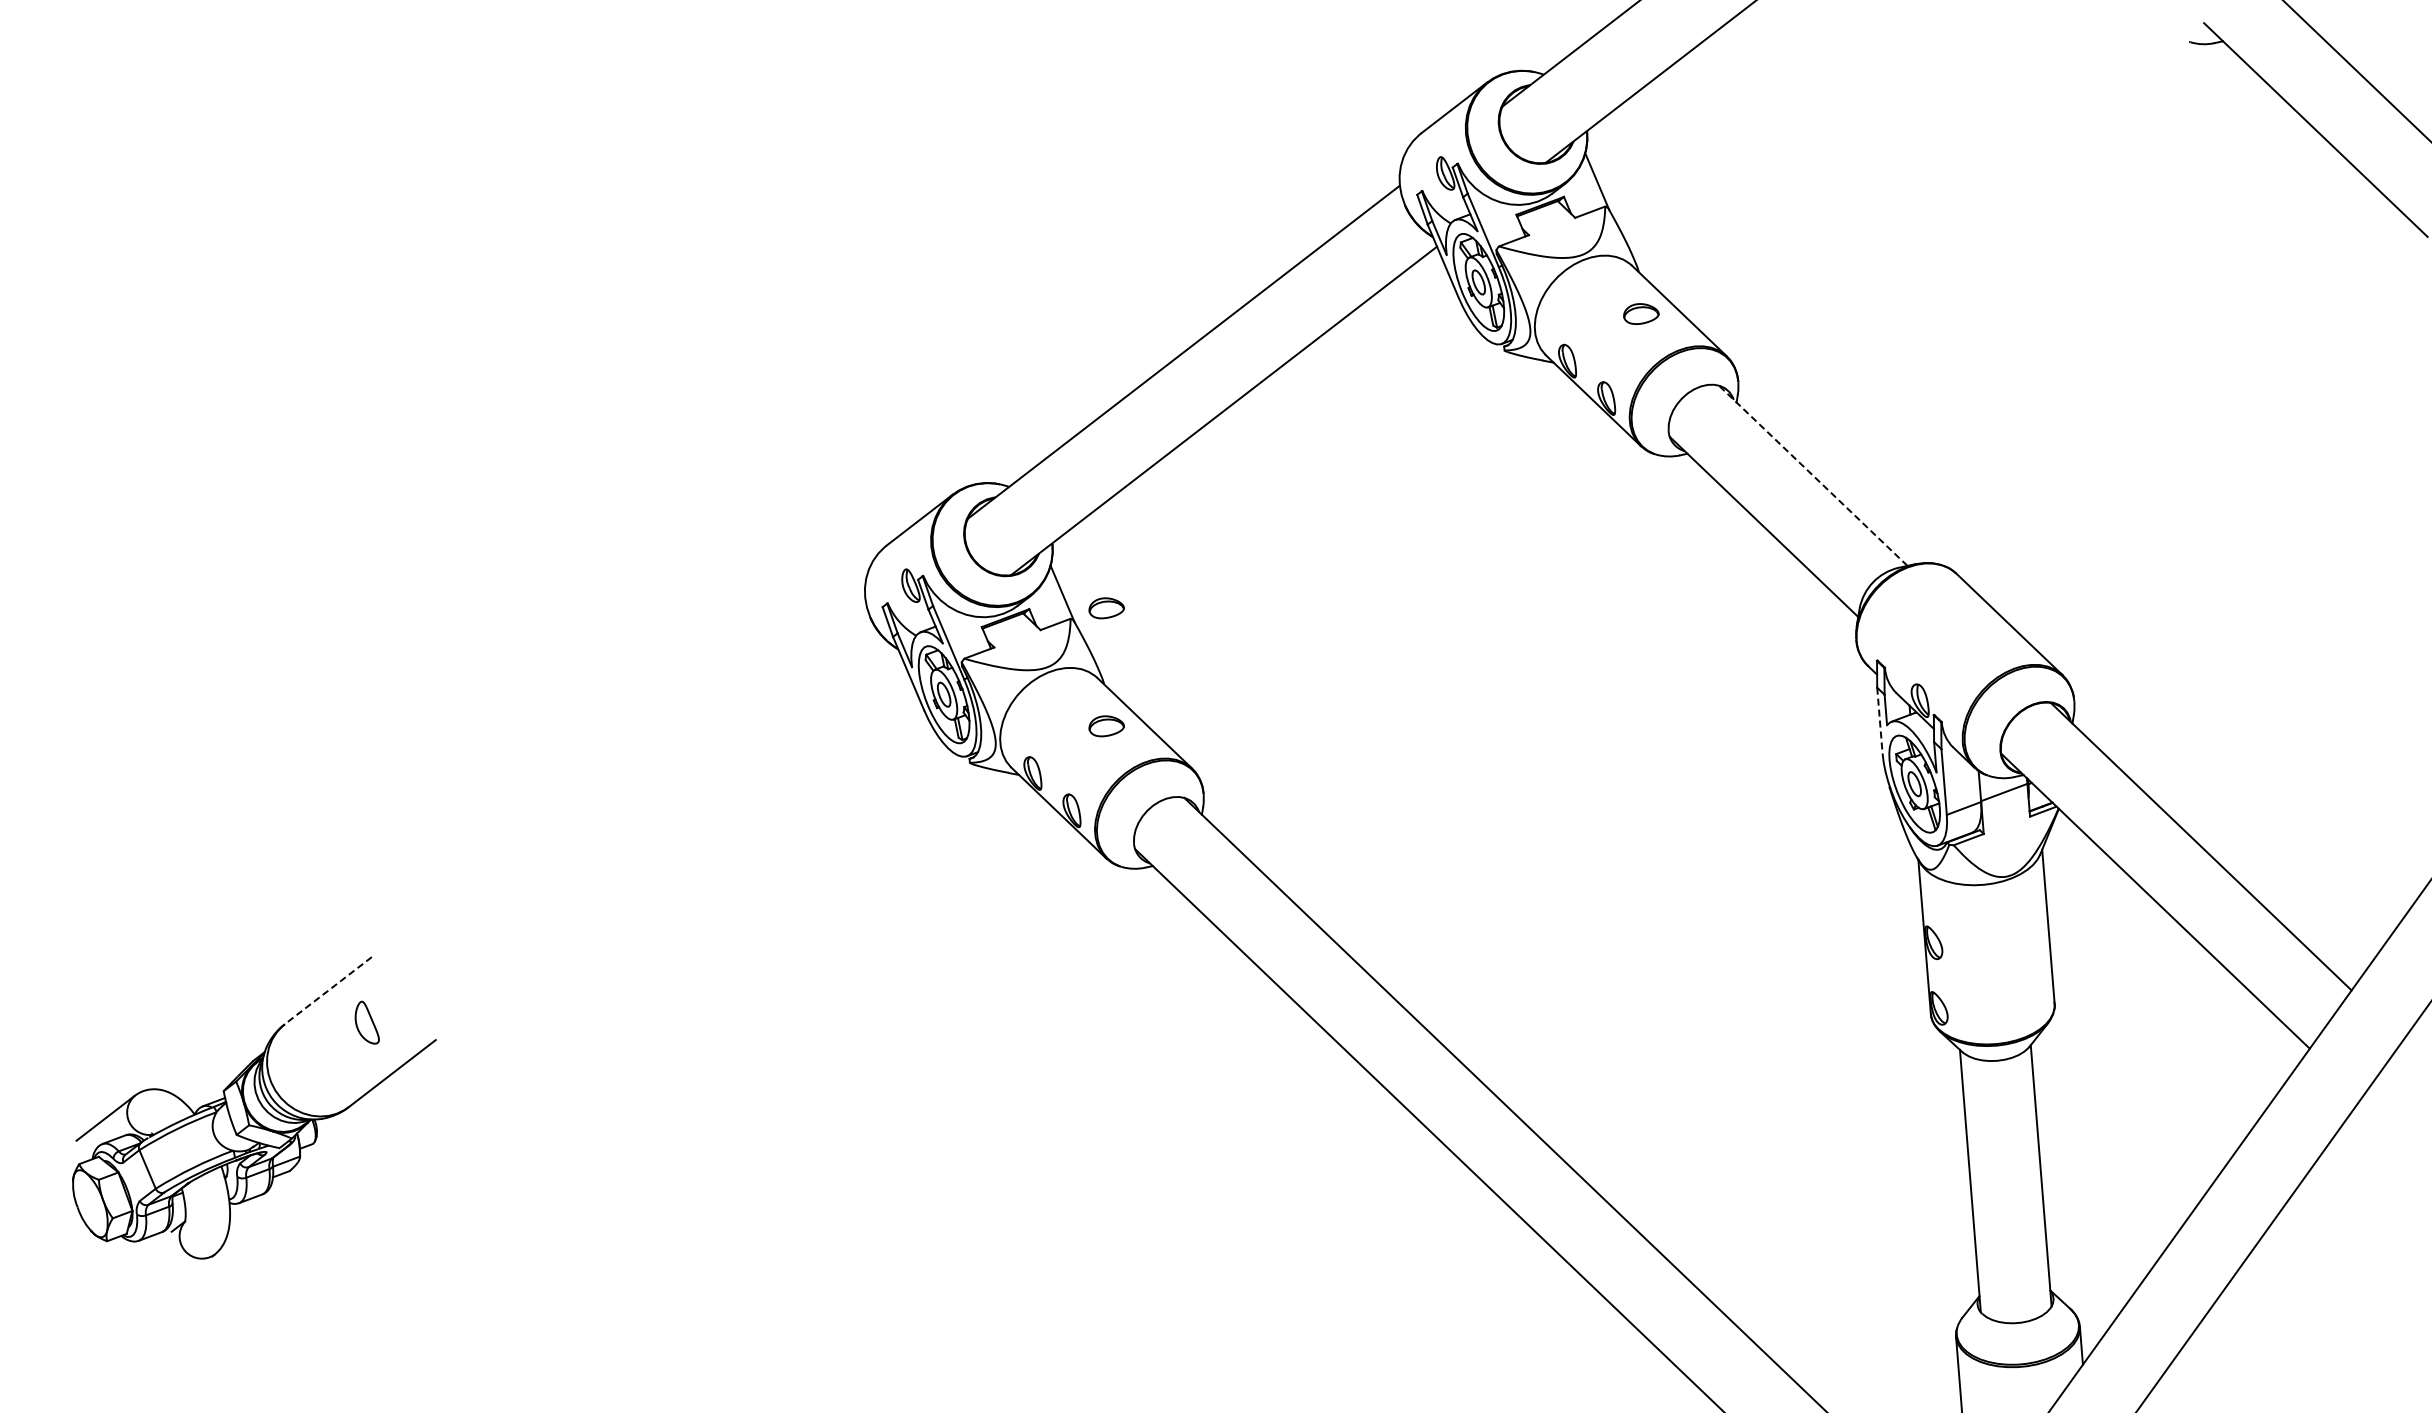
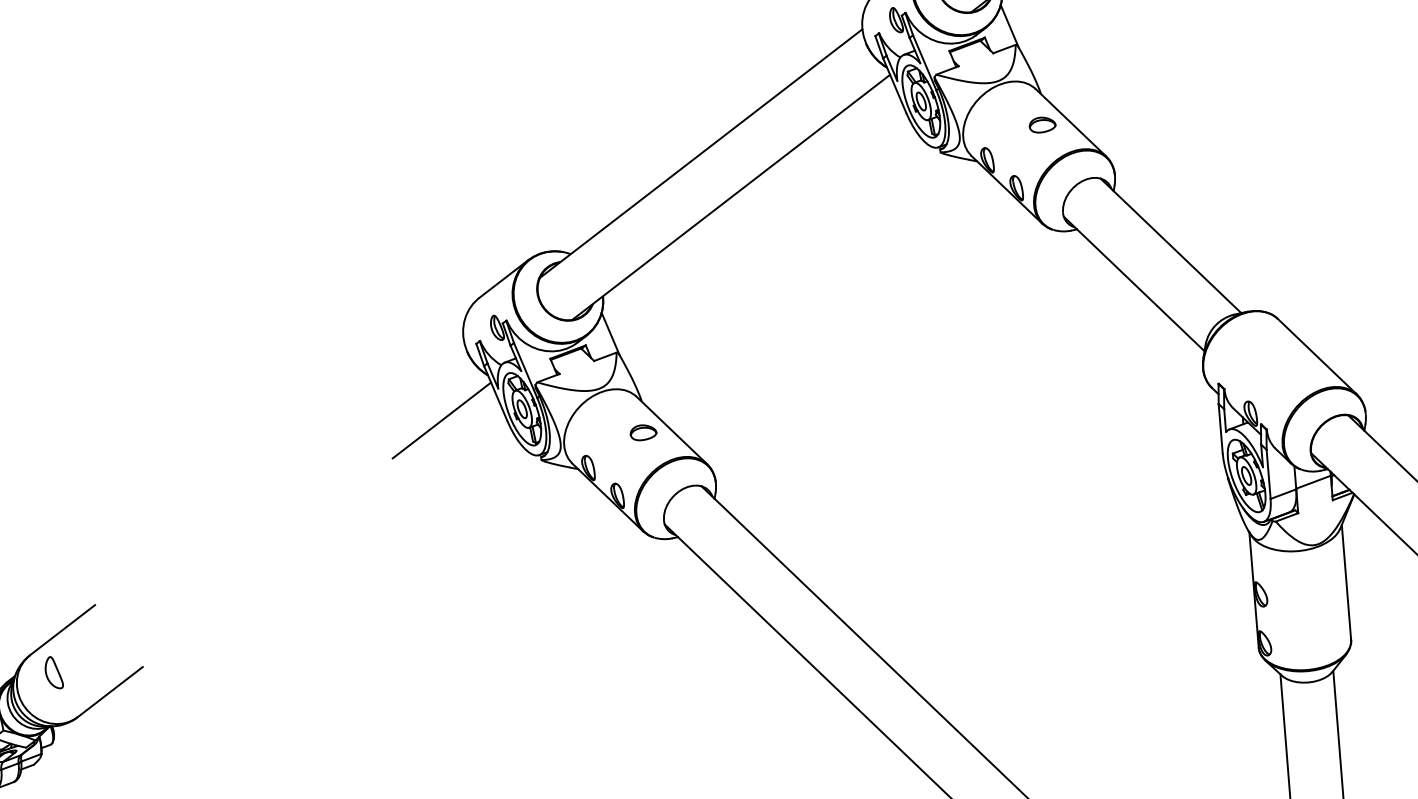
line: (1812, 475) -> (1170, 245), dashed -> solid
part: (1106, 608) -> (643, 344), removed
line: (836, 709) -> (441, 420), added
line: (1879, 720) -> (1220, 428), dashed -> solid
line: (328, 990) -> (62, 630), dashed -> solid
part: (366, 1022) -> (53, 672), moved

